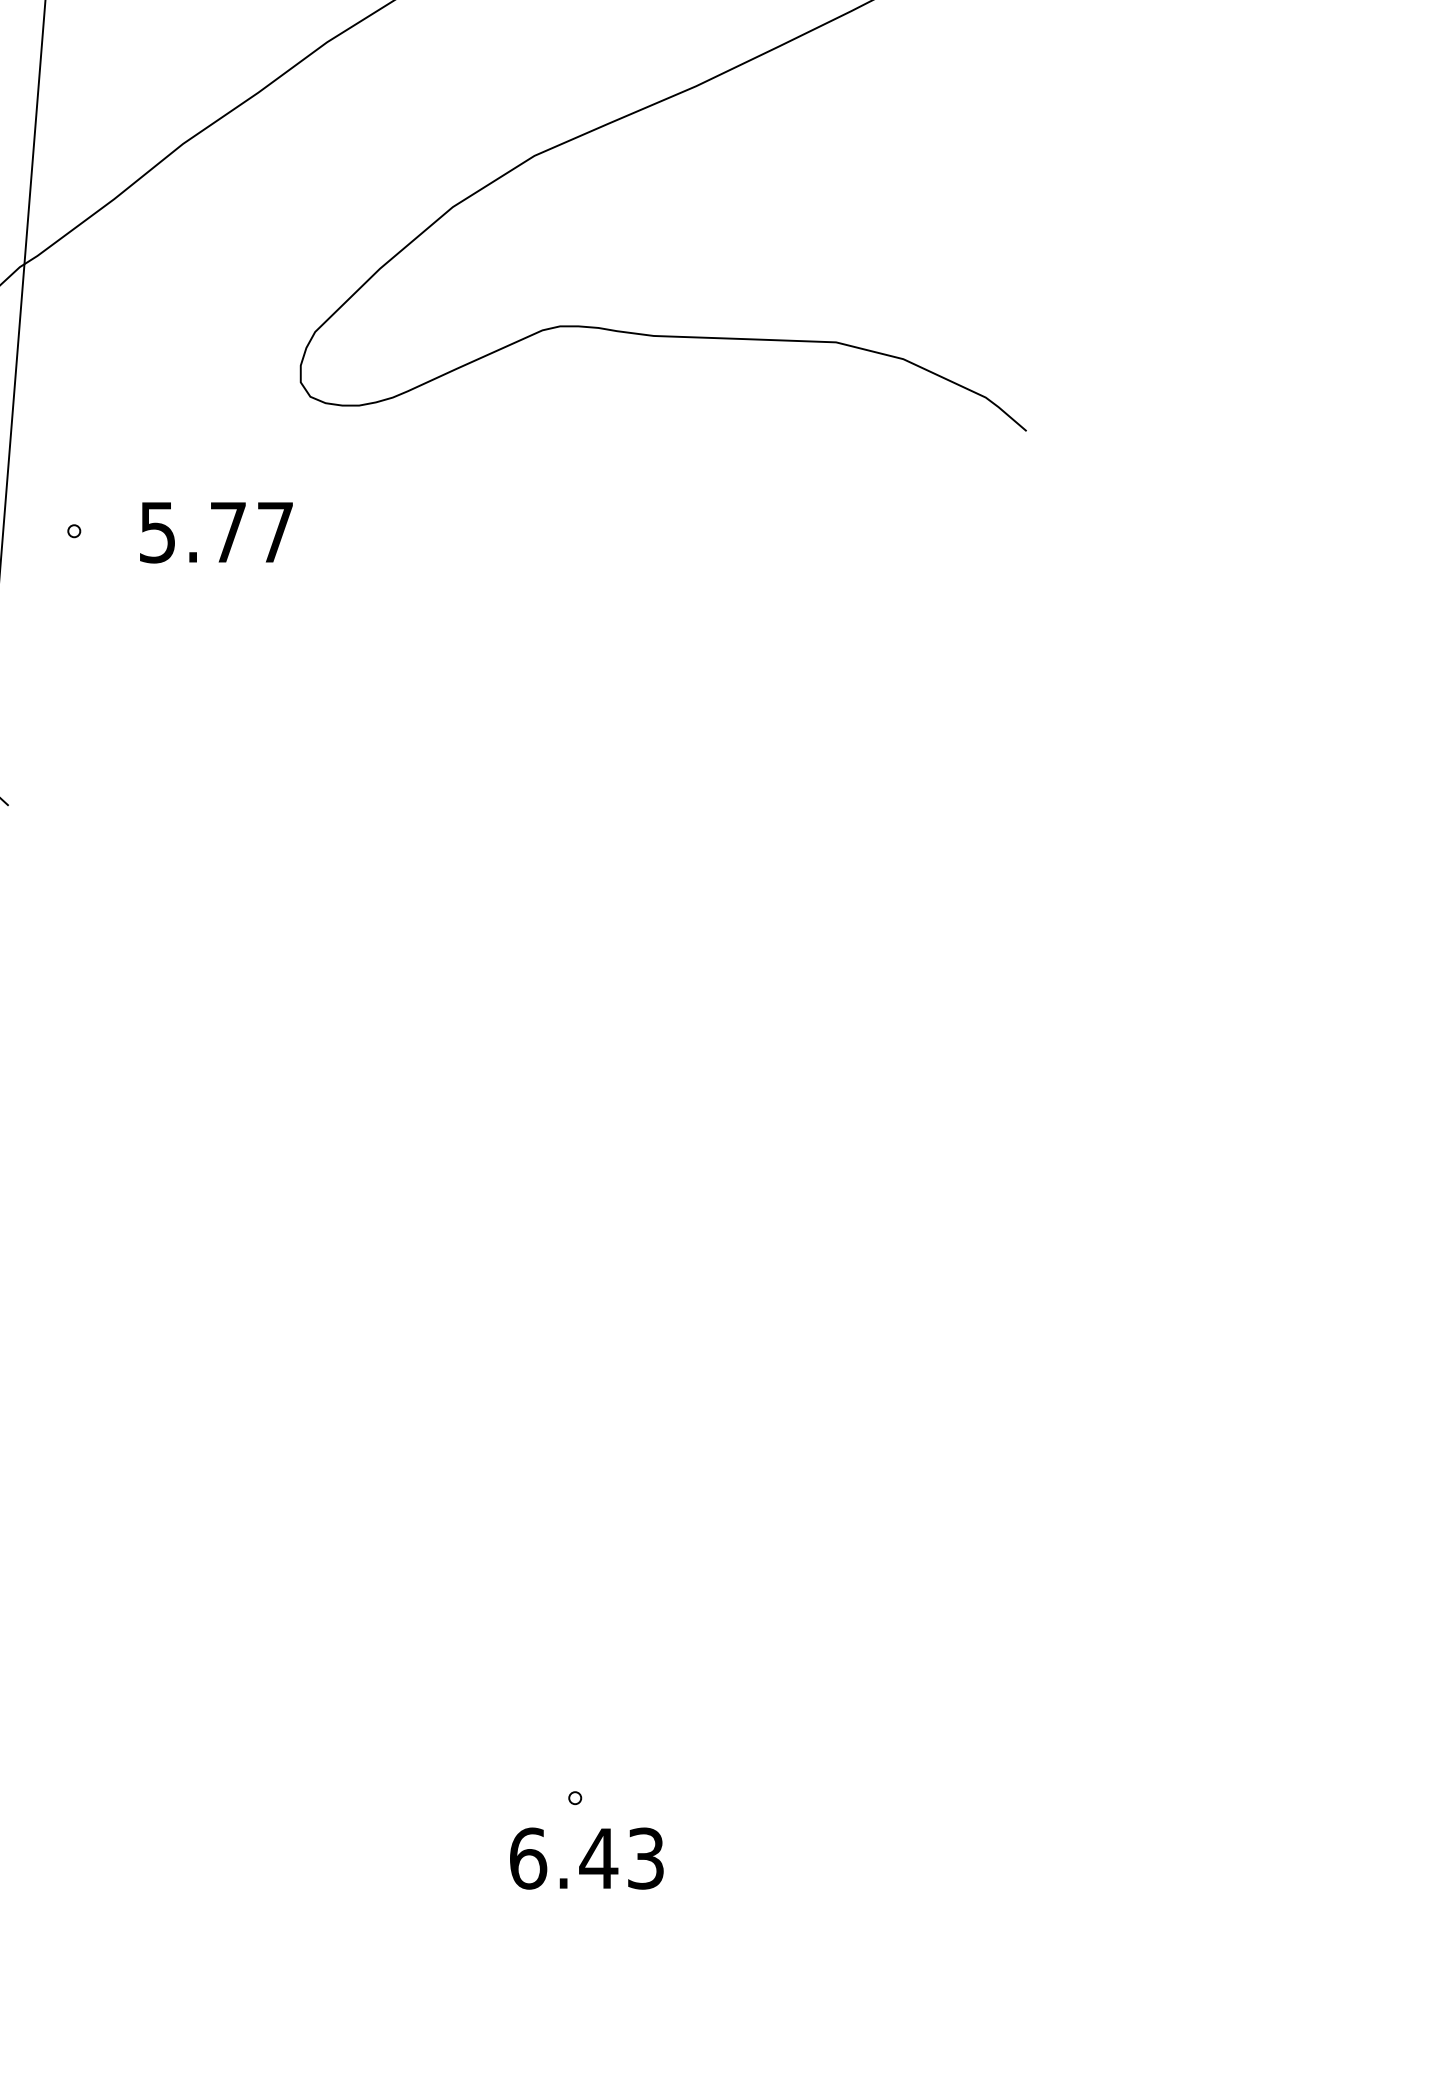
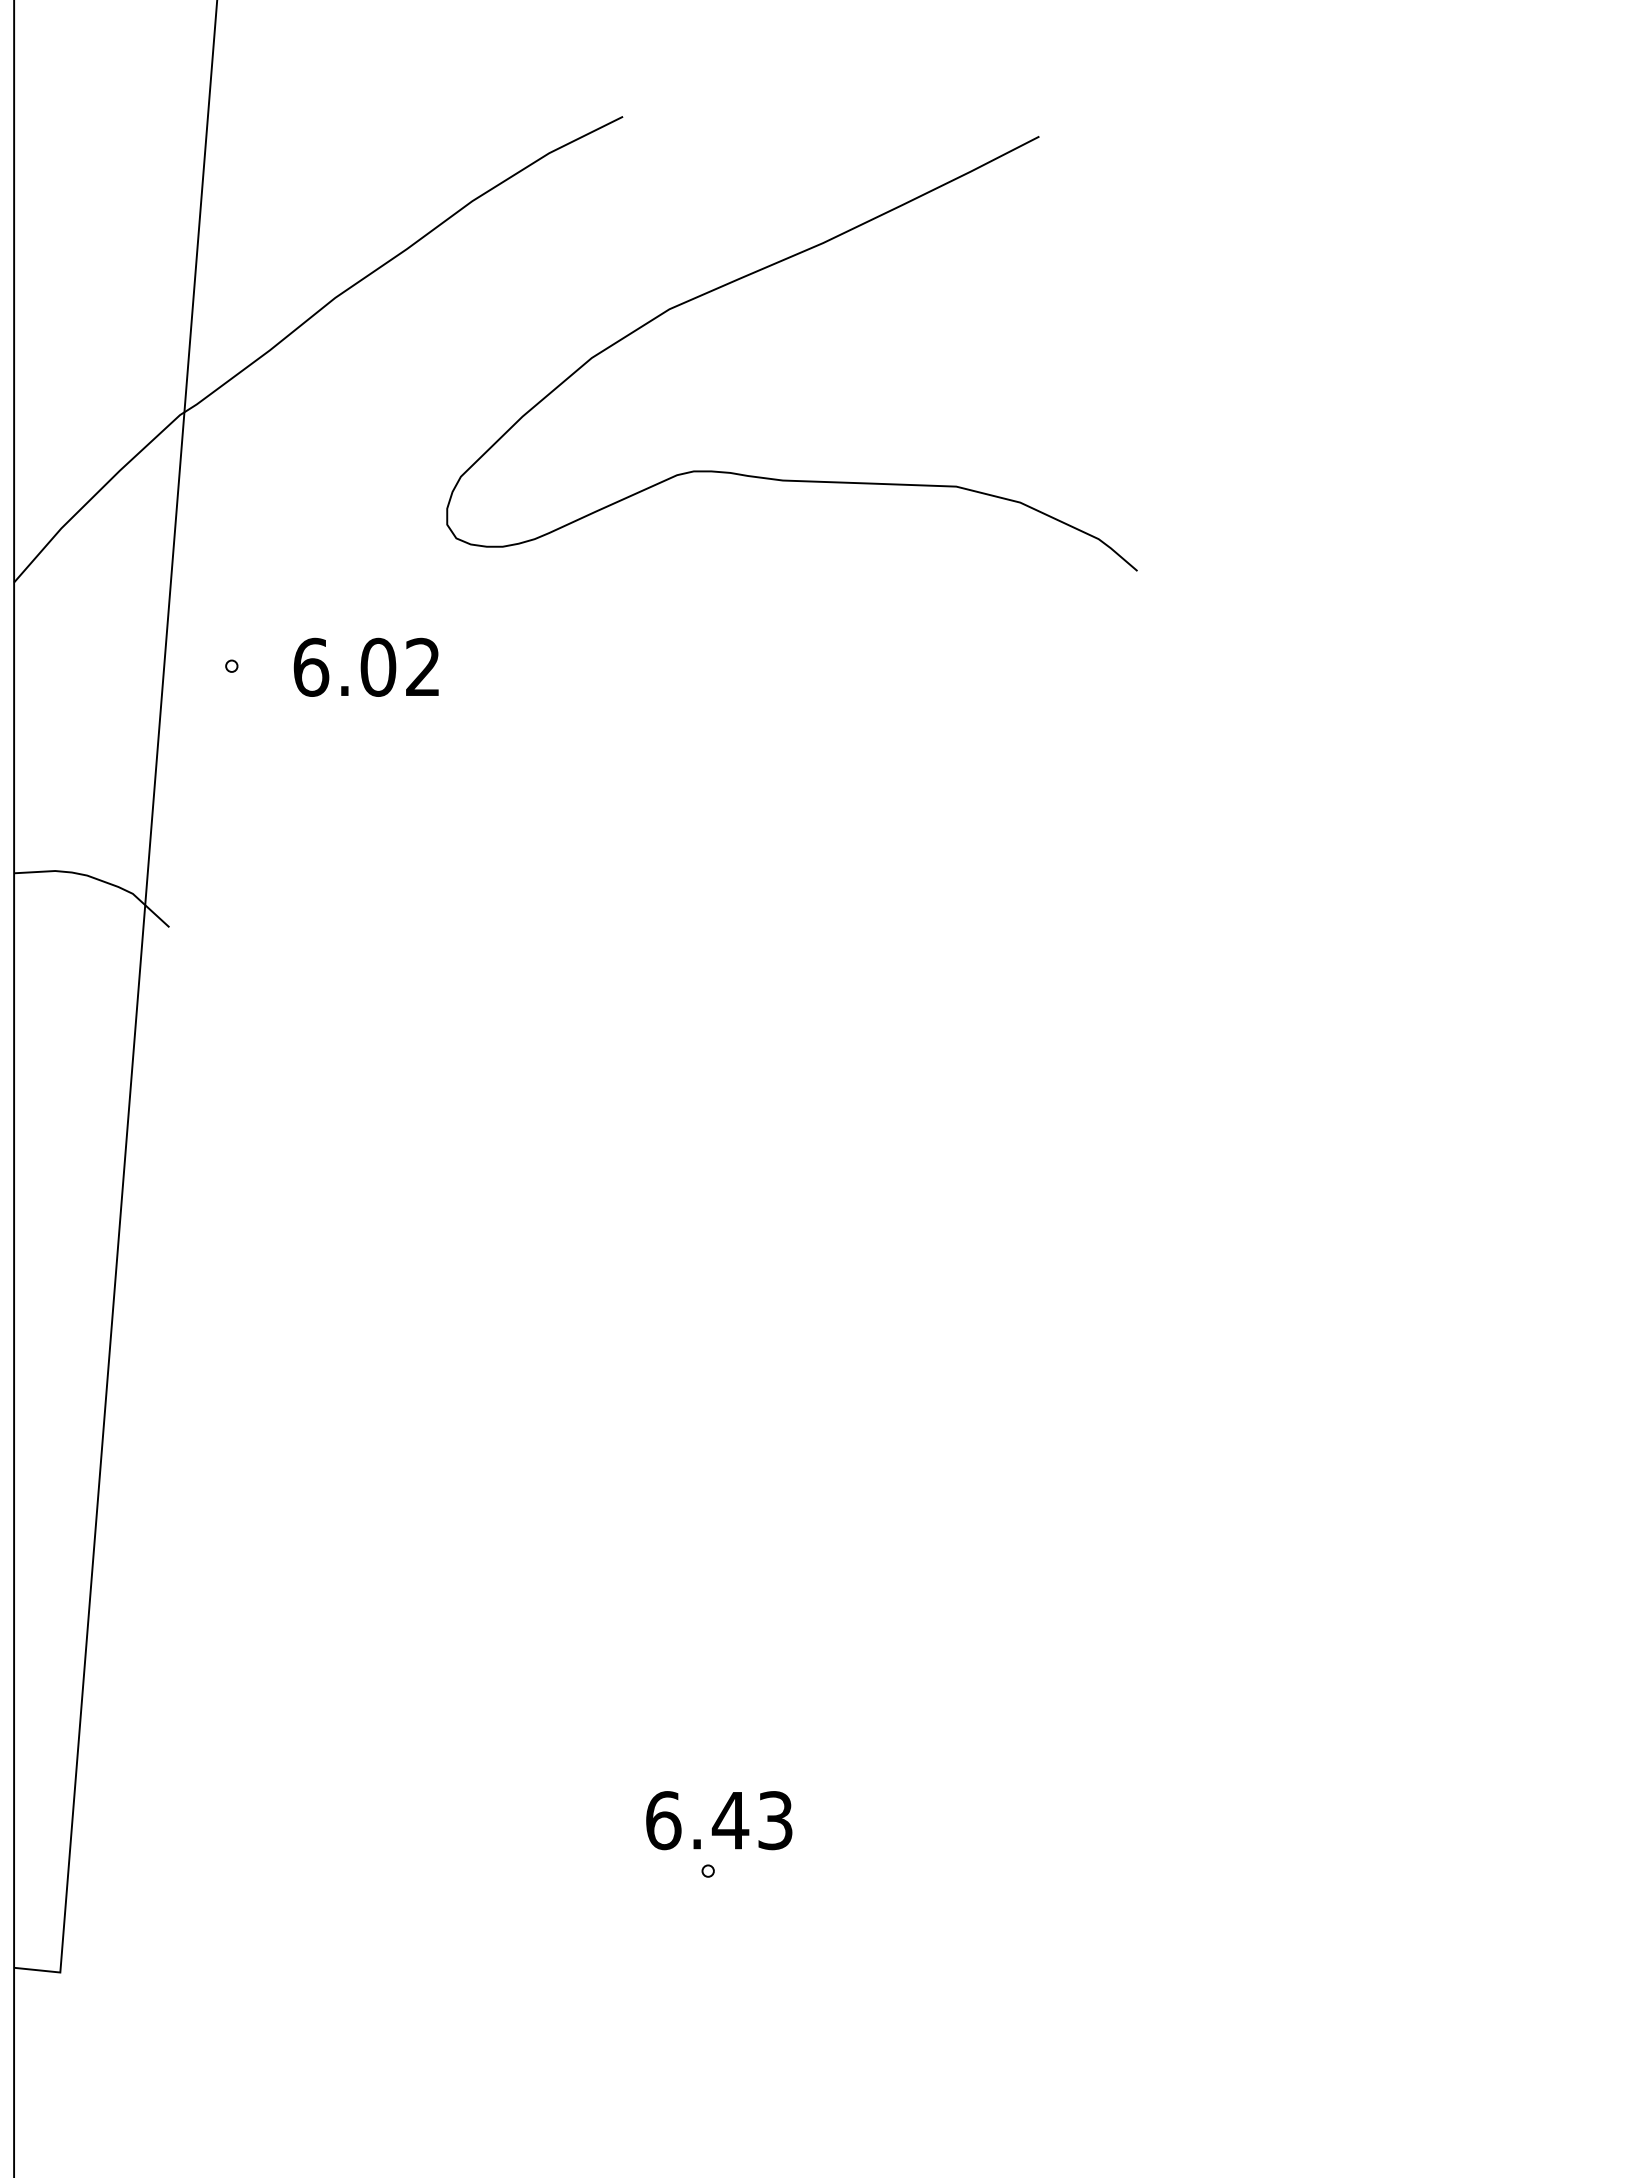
text: (215, 531) -> (366, 666), 5.77 -> 6.02
text: (587, 1858) -> (719, 1820), moved

